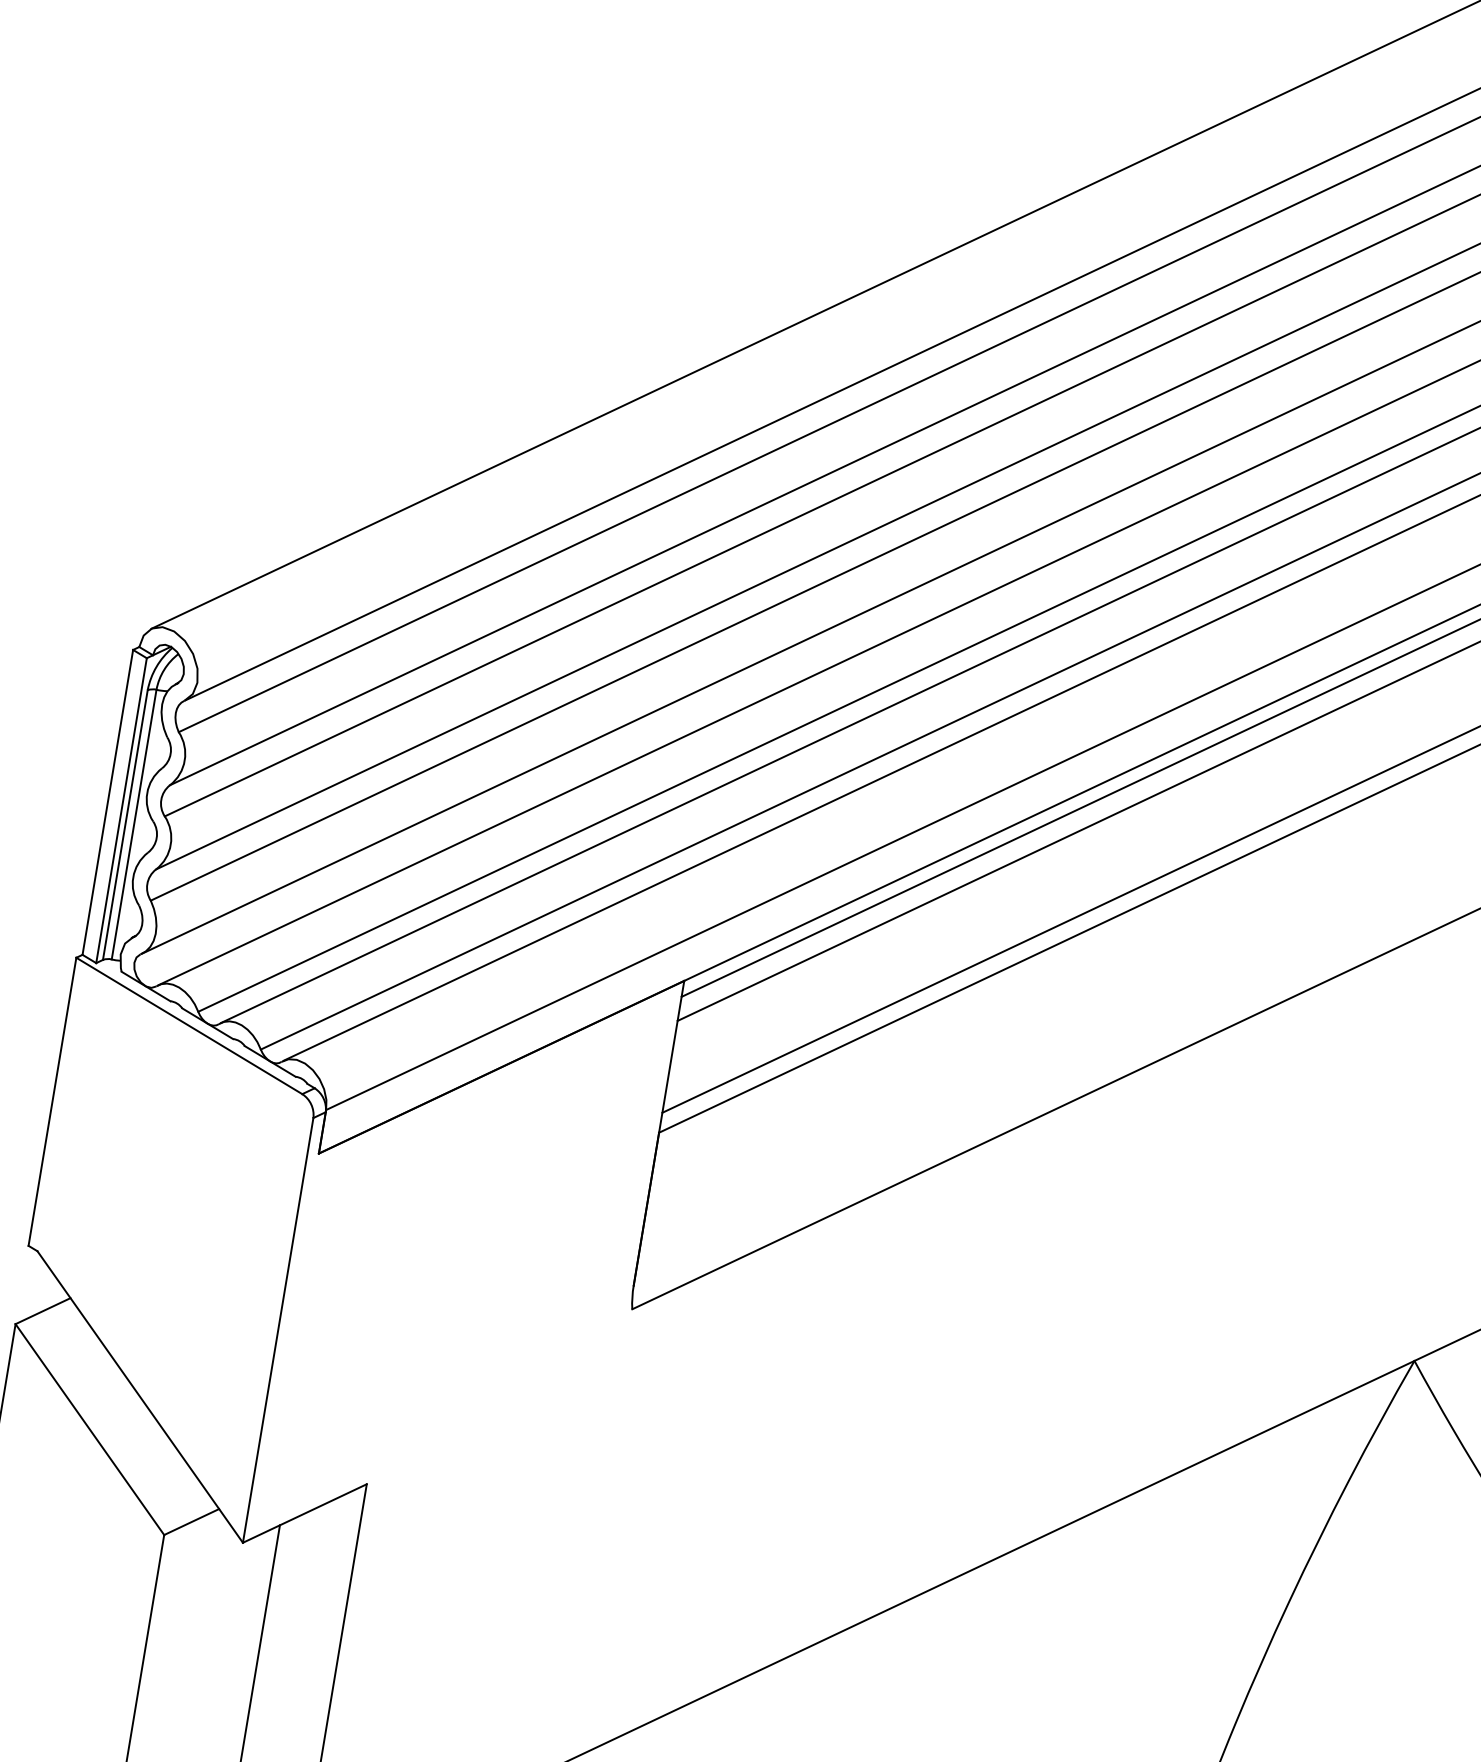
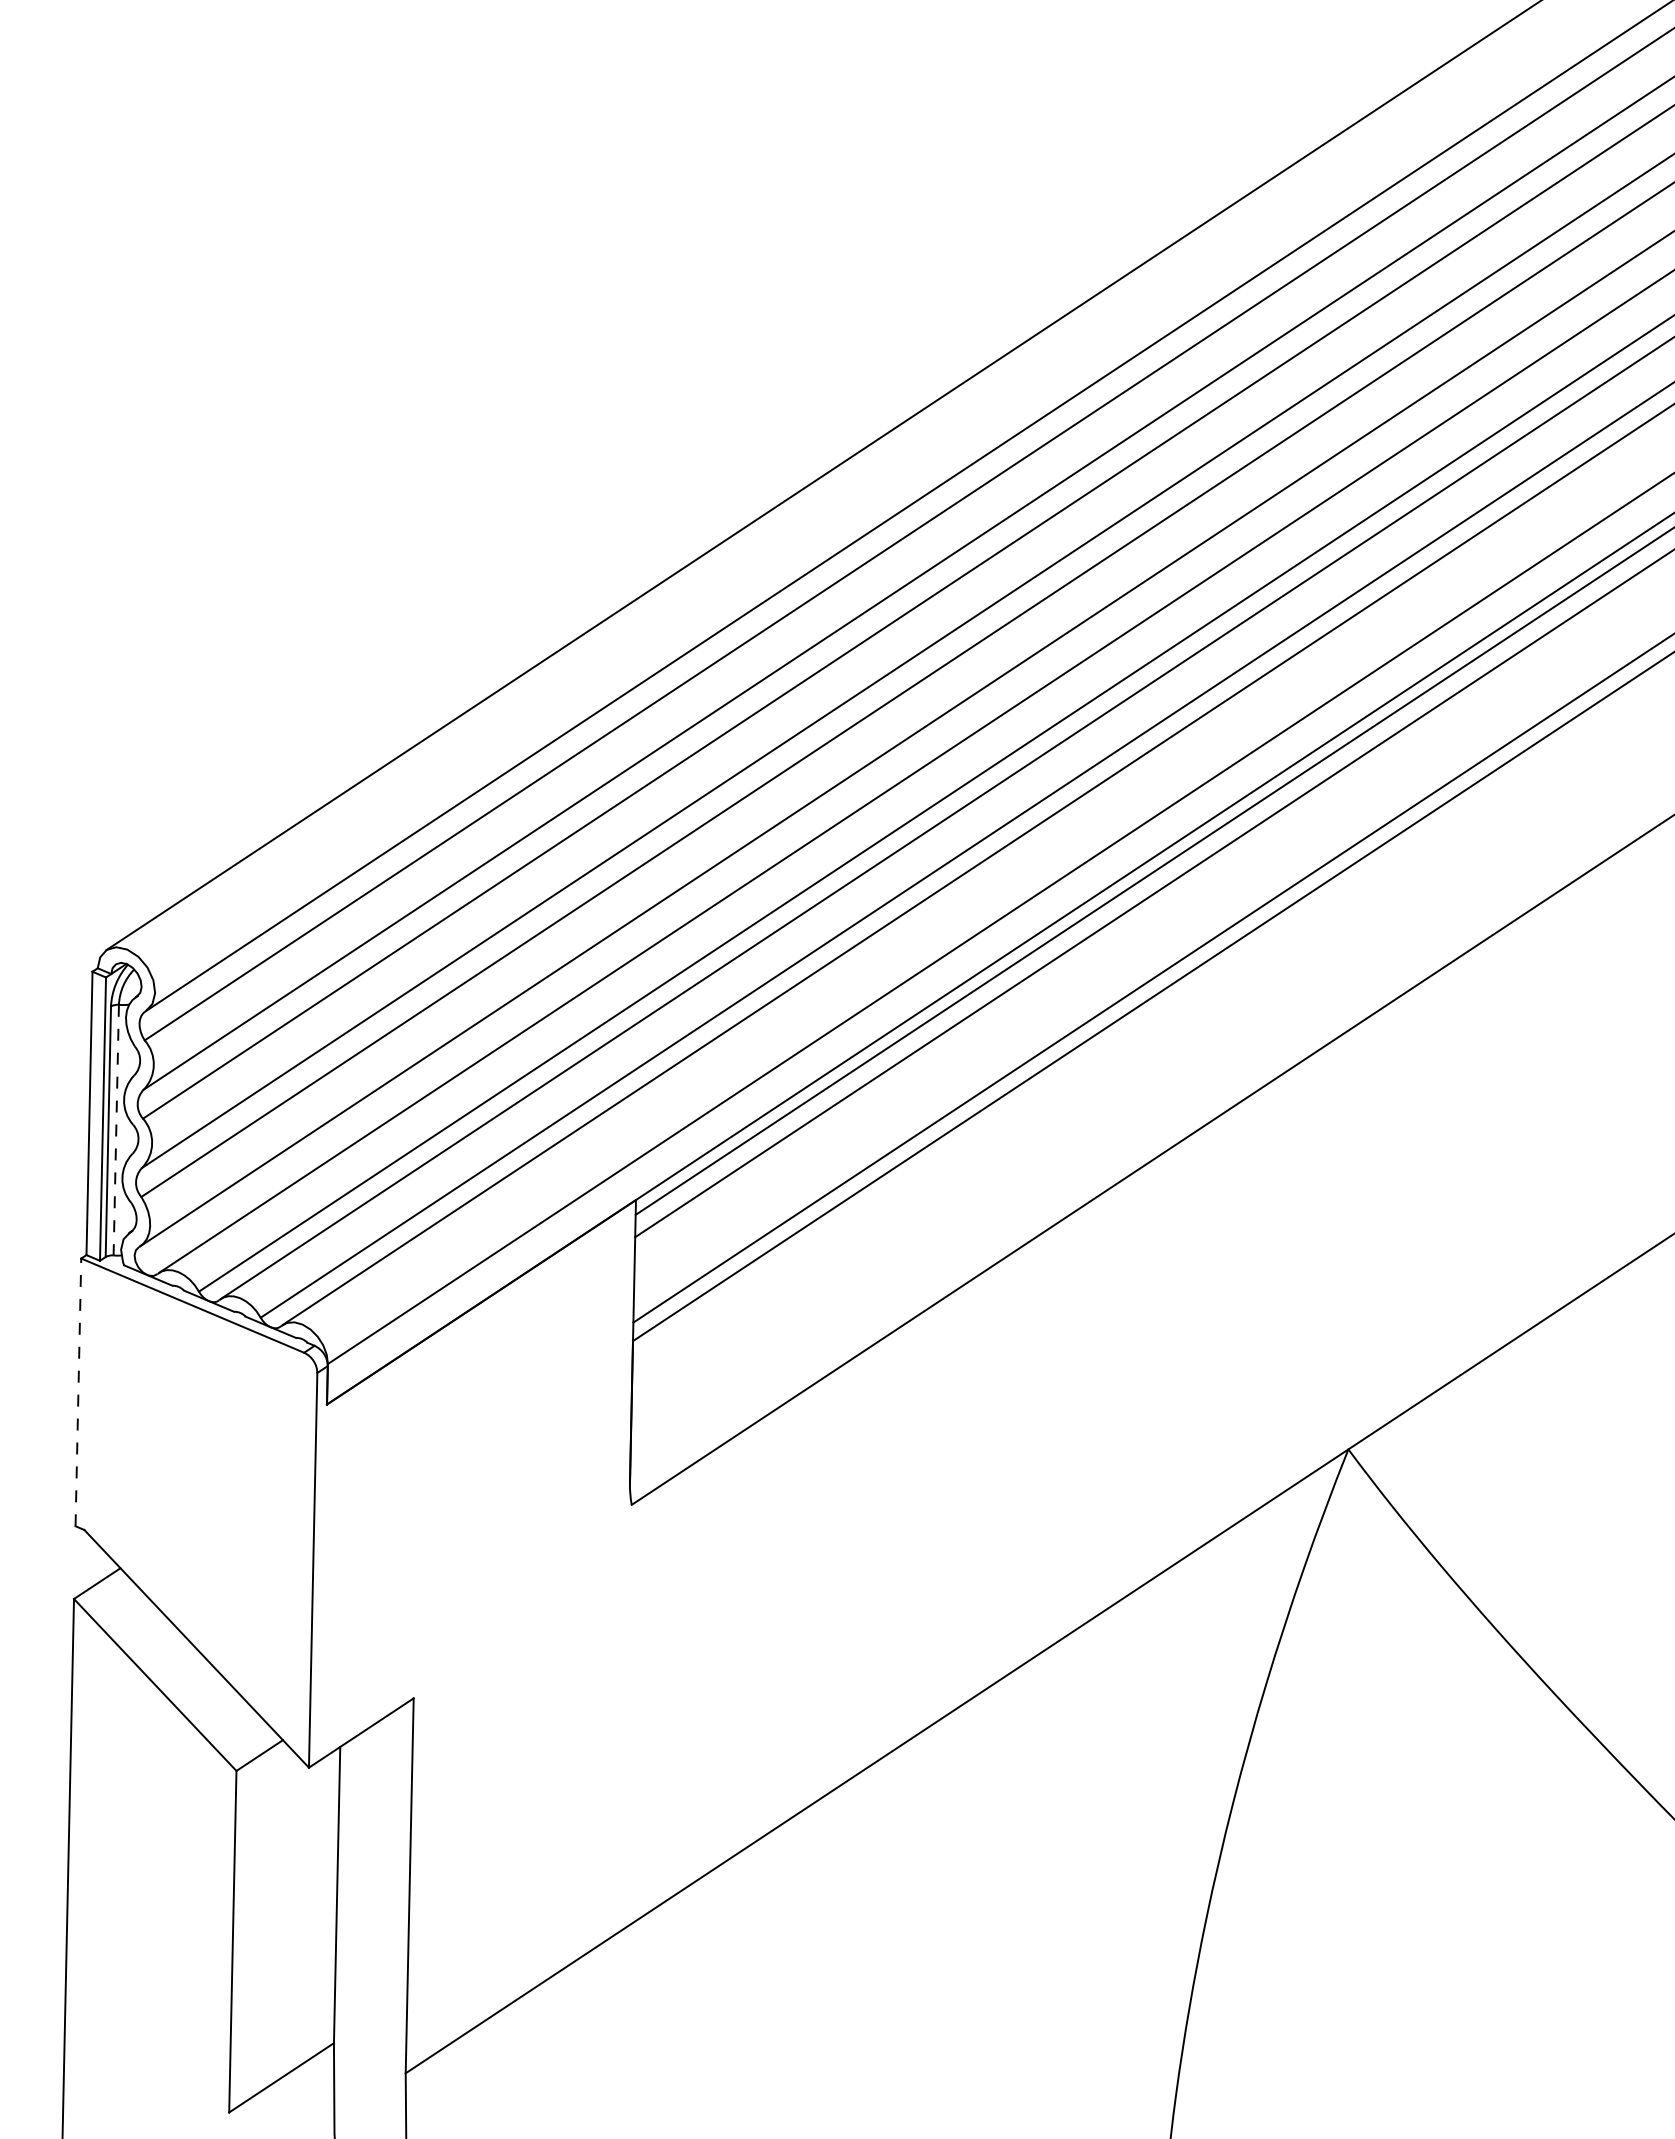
line: (134, 825) -> (116, 1130), solid -> dashed
line: (52, 1101) -> (78, 1392), solid -> dashed

